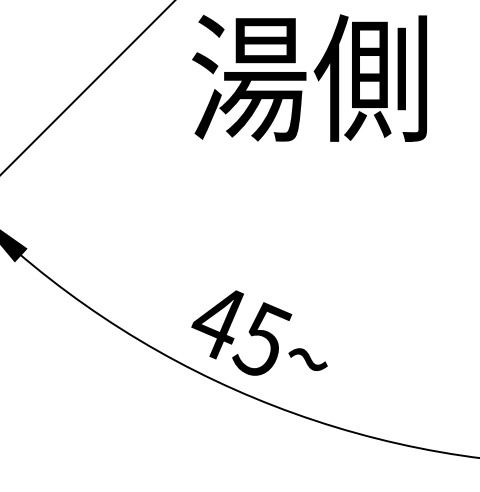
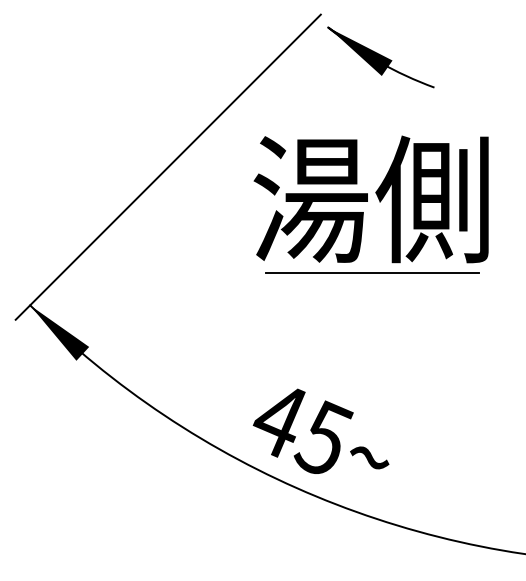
text: (308, 78) -> (370, 199), moved
line: (310, 175) -> (372, 273), added

